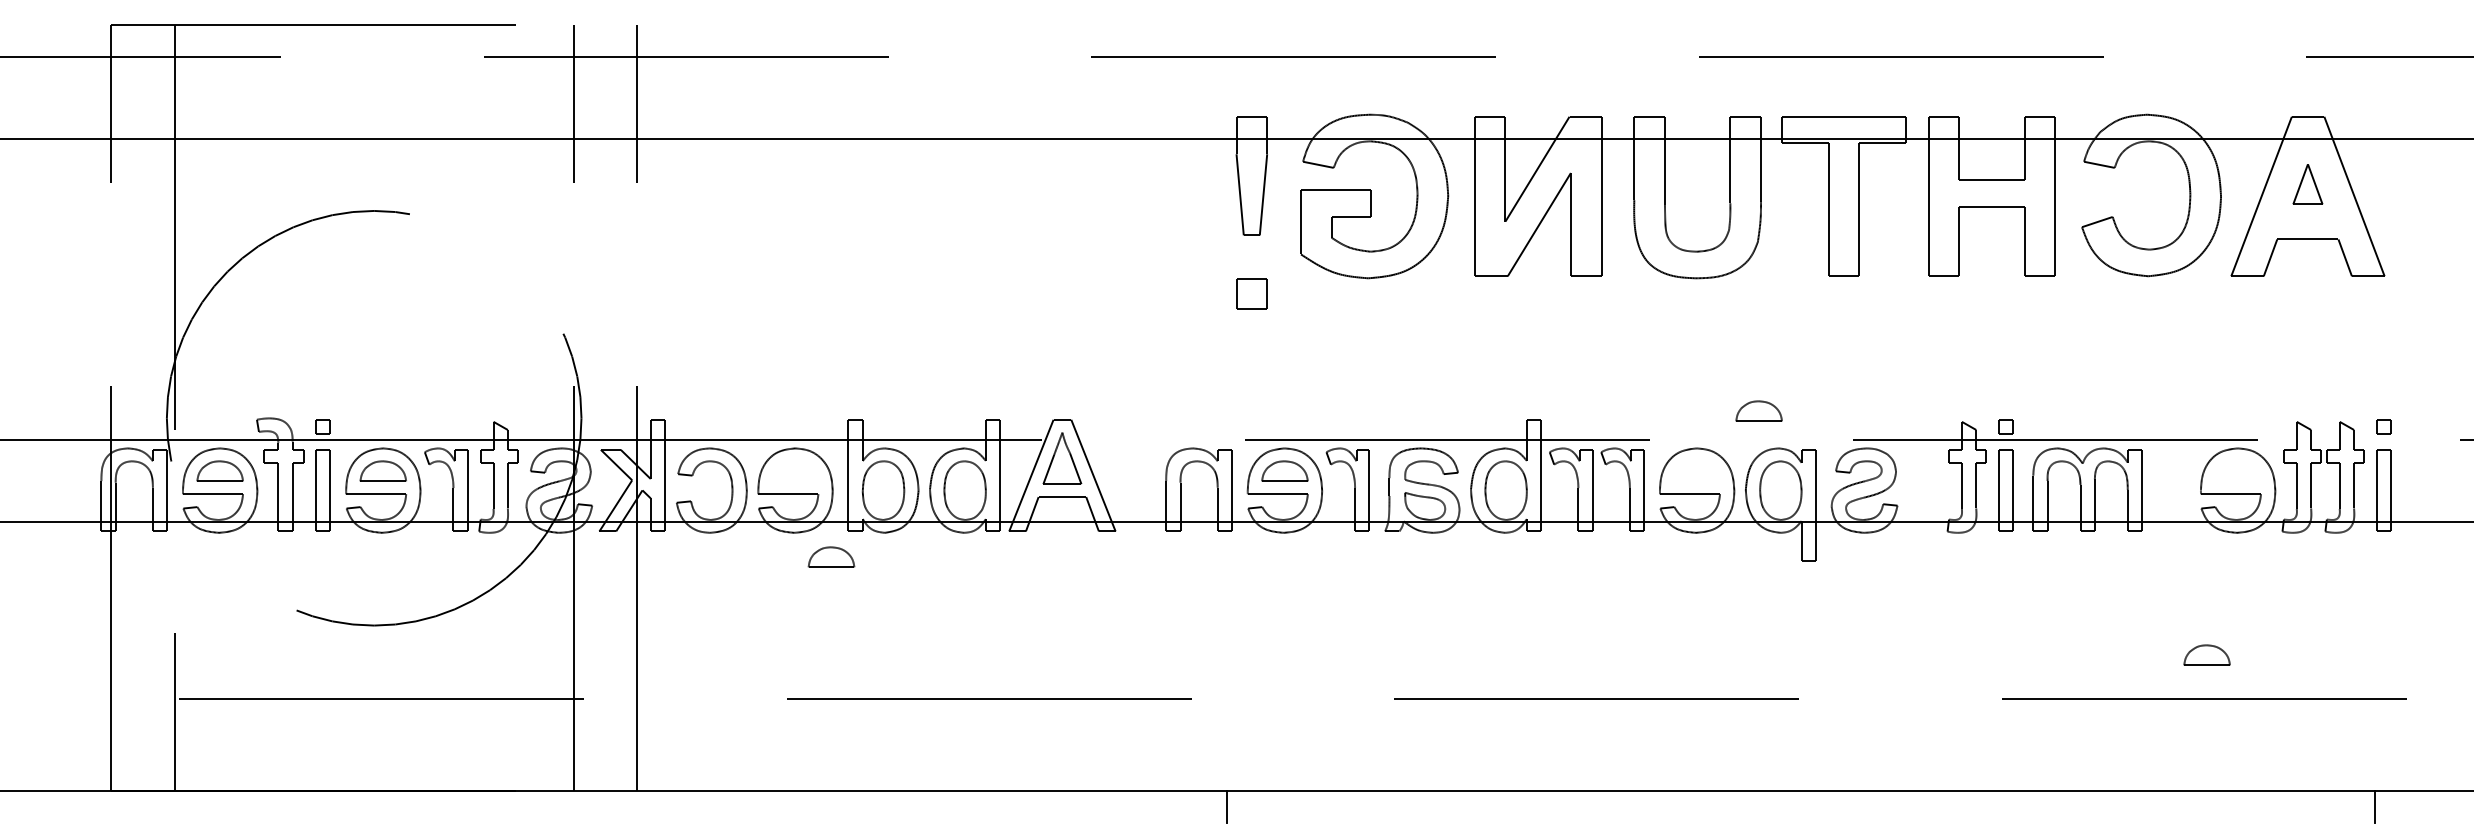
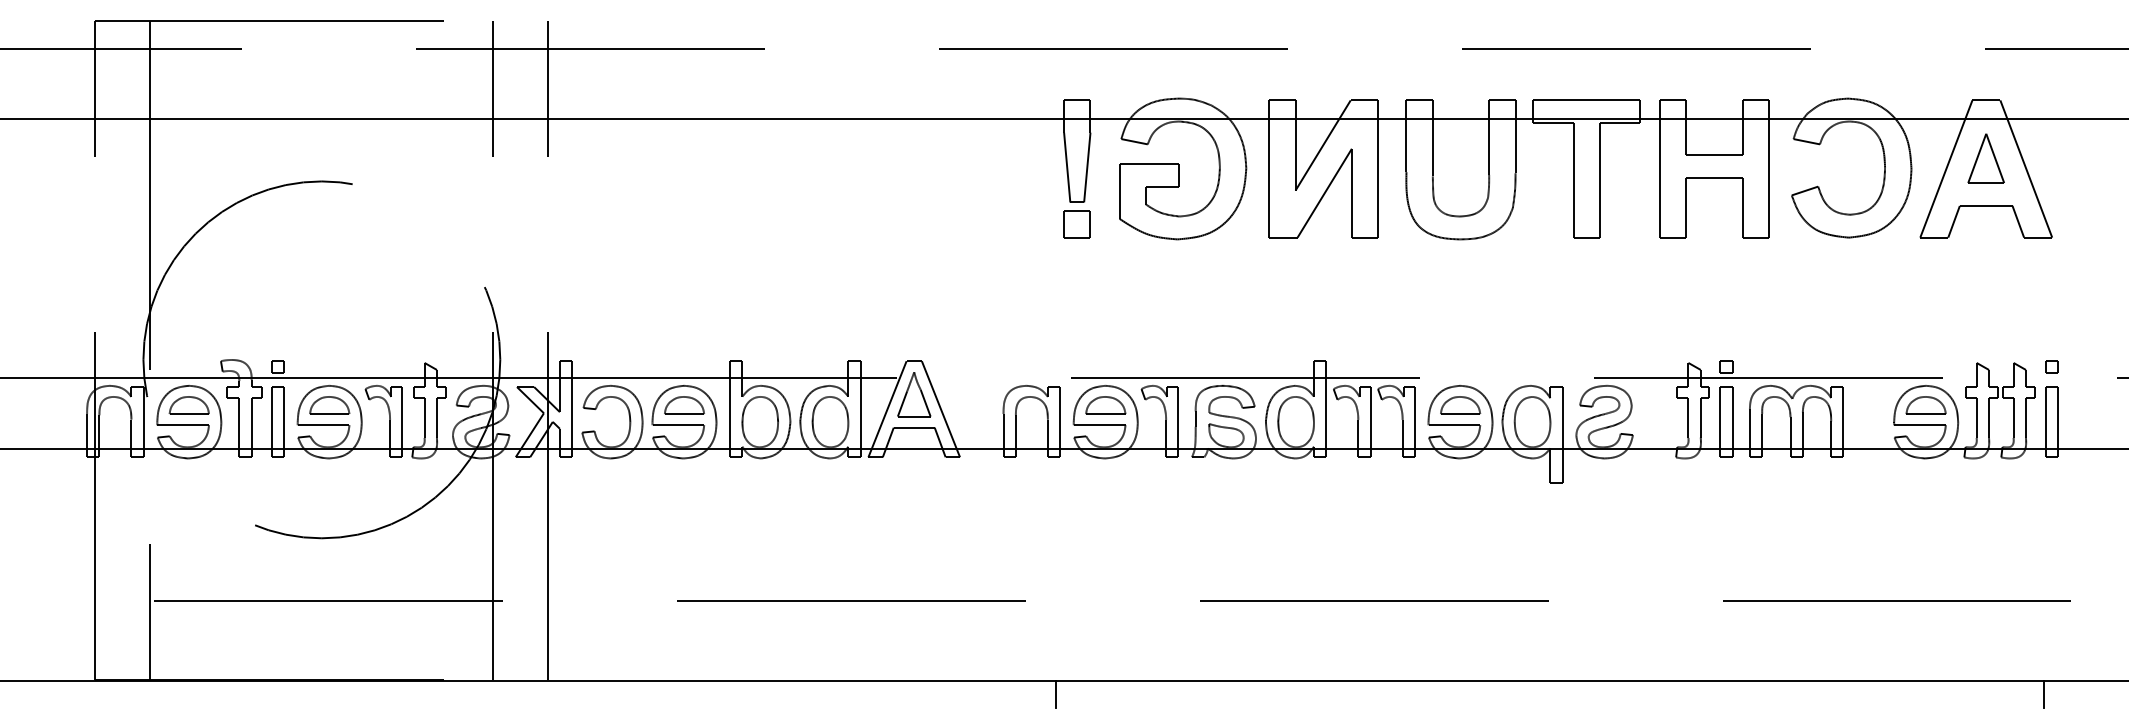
part: (2307, 184) -> (1985, 158), size x1.43
part: (1251, 293) -> (1076, 224), moved
part: (1758, 410) -> (1459, 404), moved
part: (831, 556) -> (684, 404), moved
part: (2206, 654) -> (1925, 404), moved

